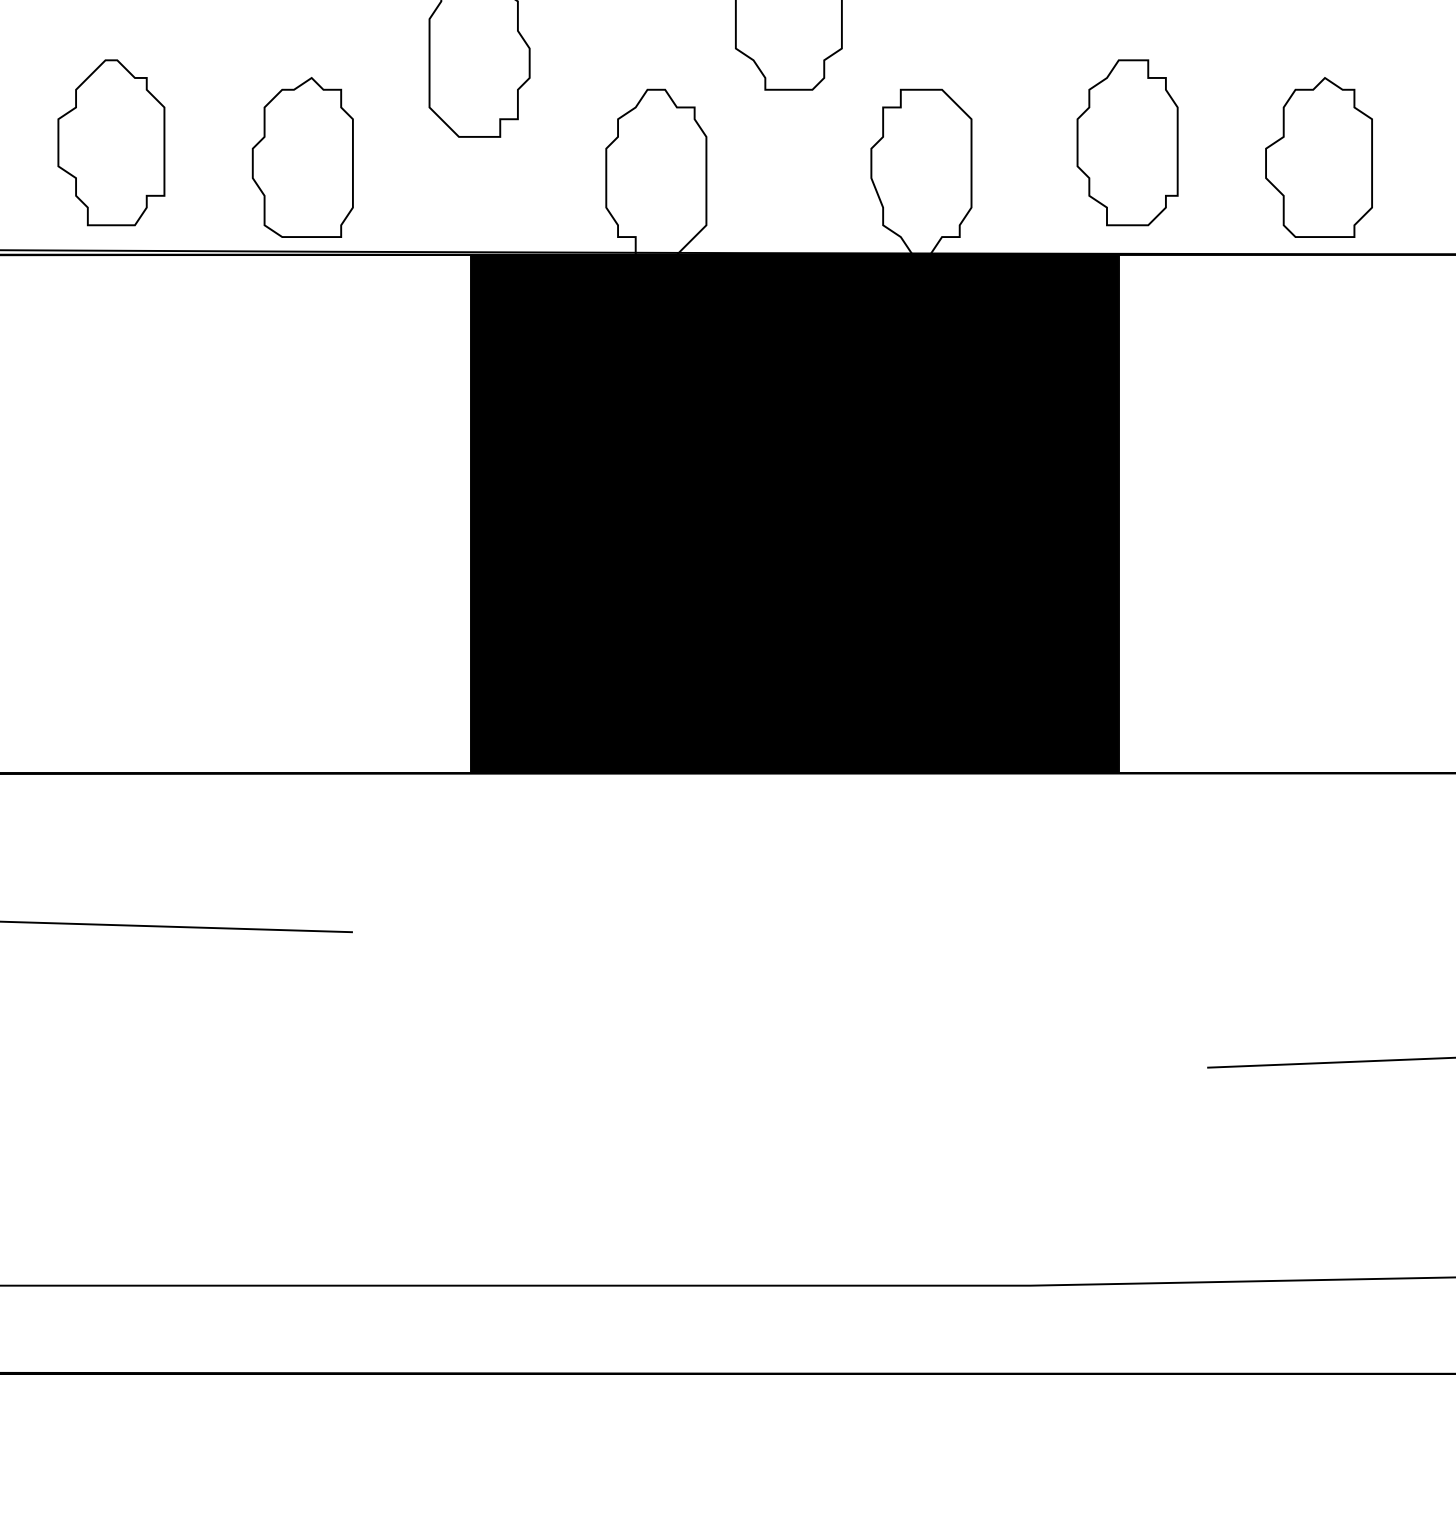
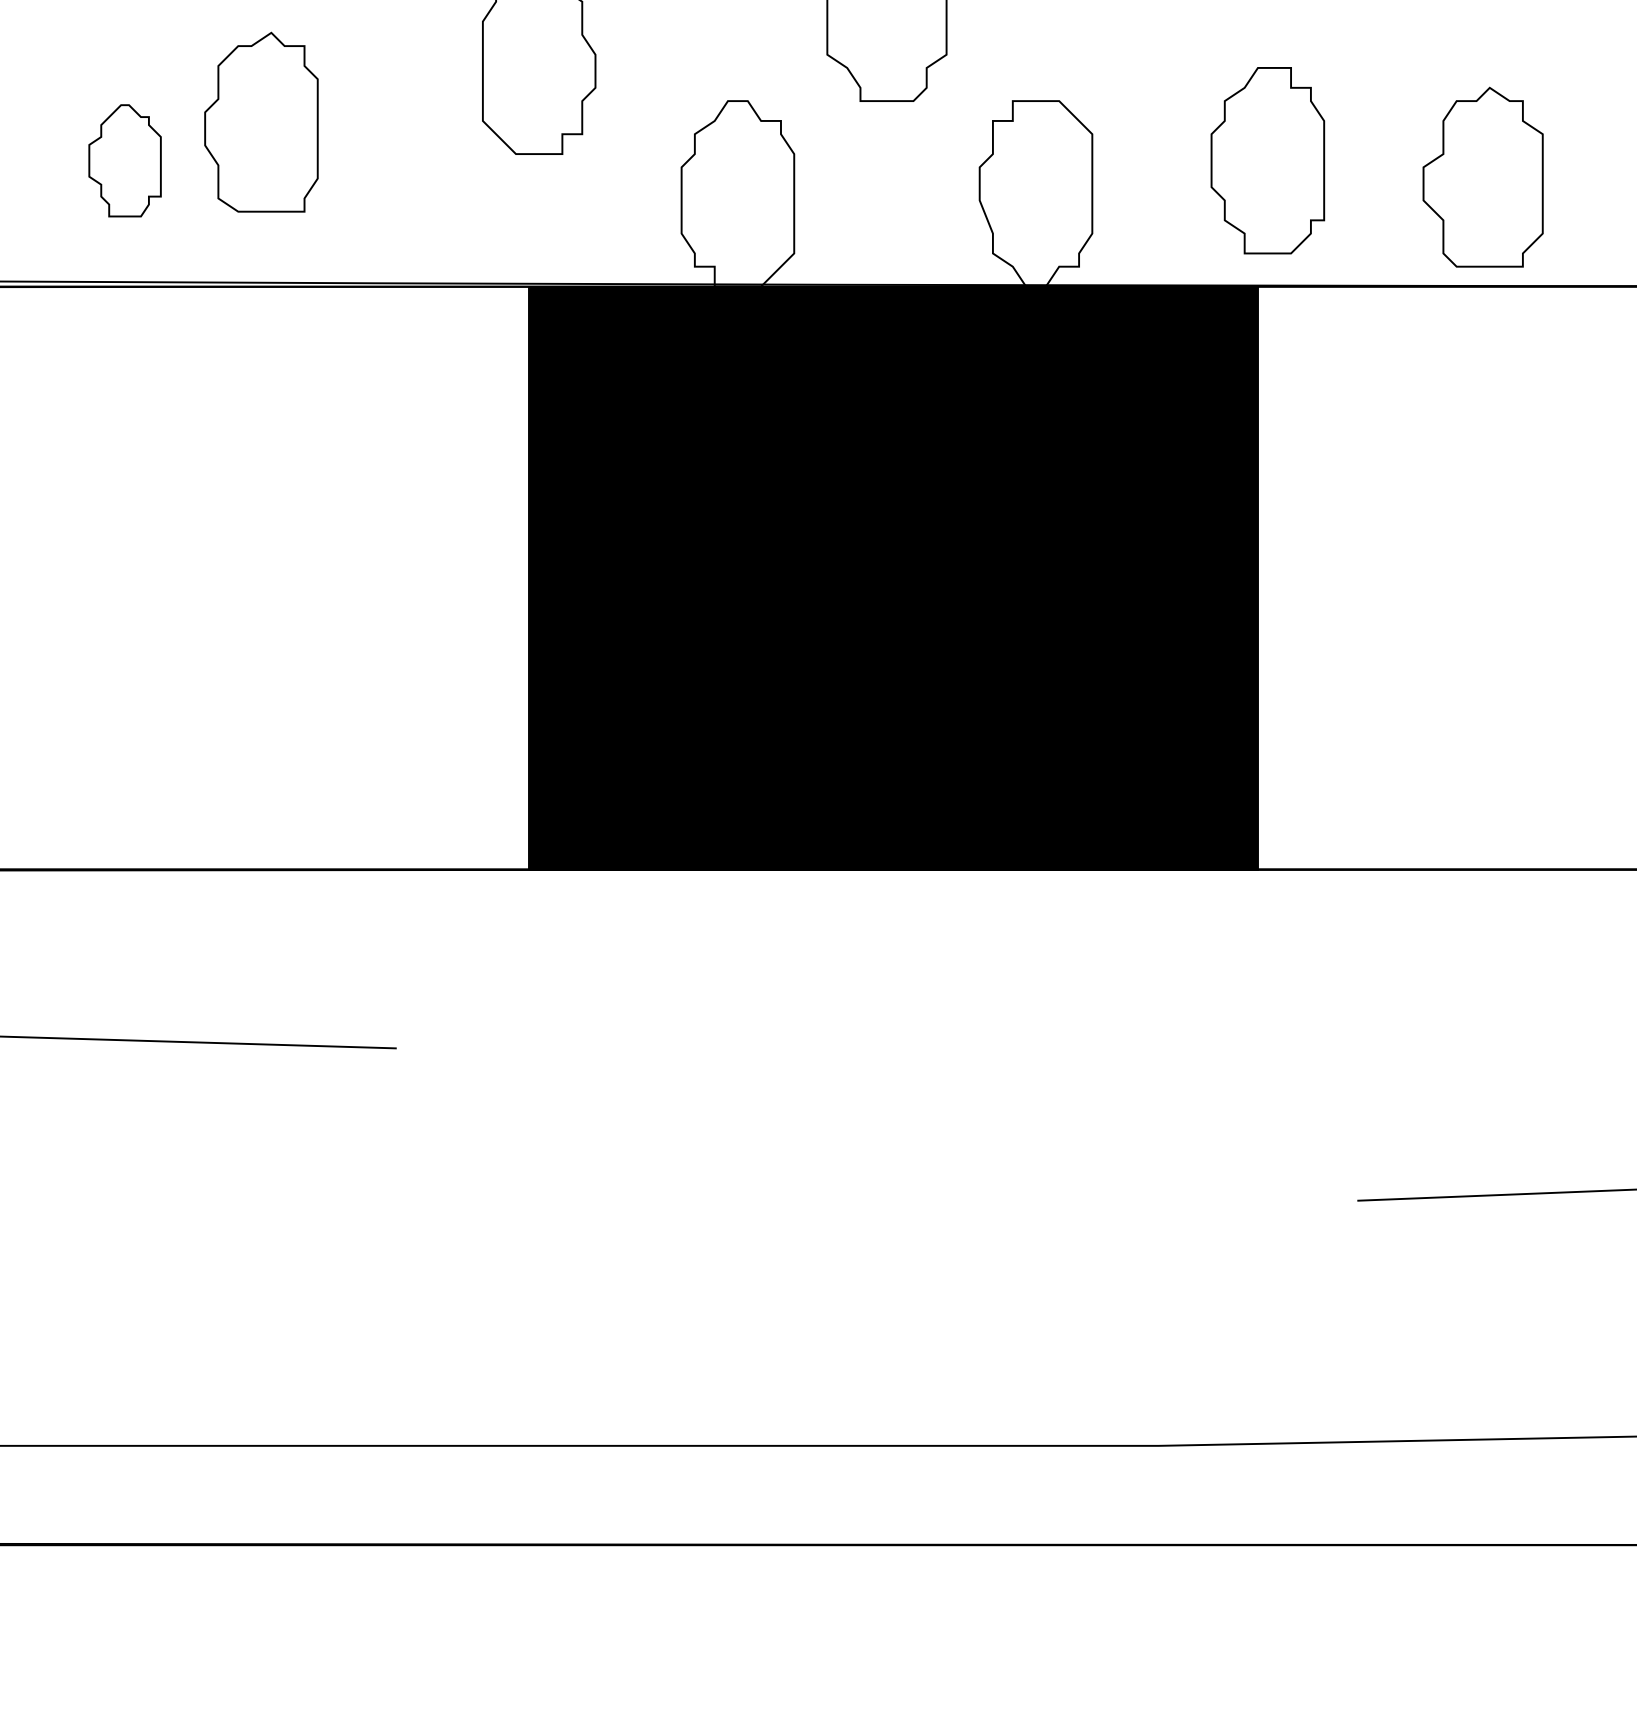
part: (110, 142) -> (124, 160), size x0.6
part: (302, 156) -> (261, 121), moved

